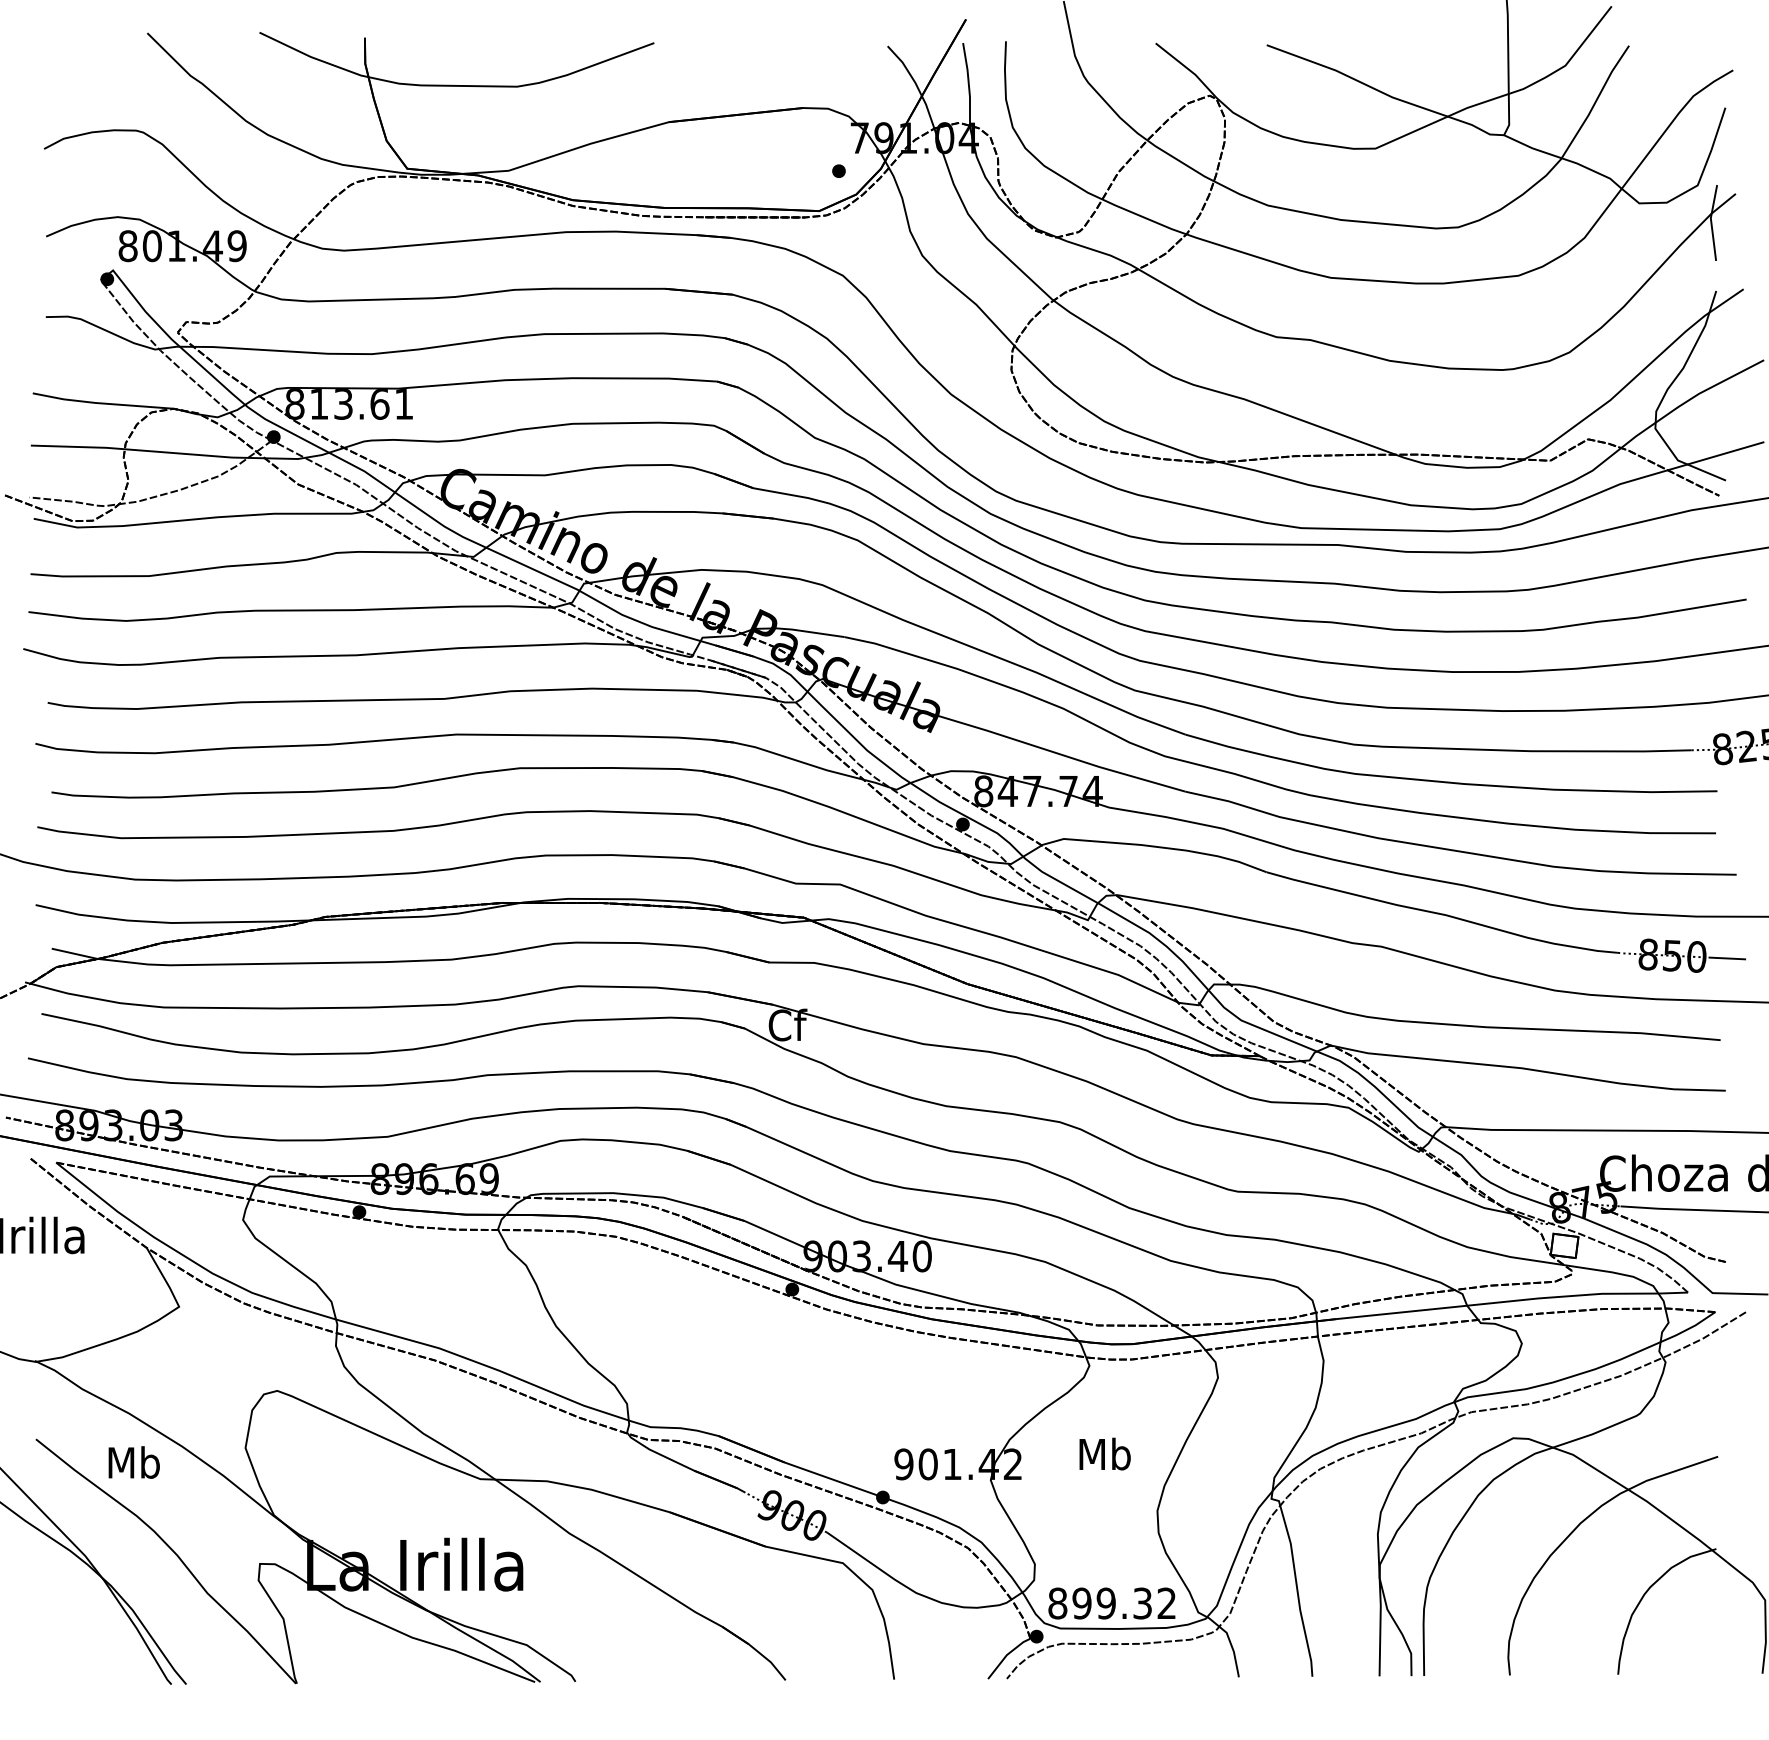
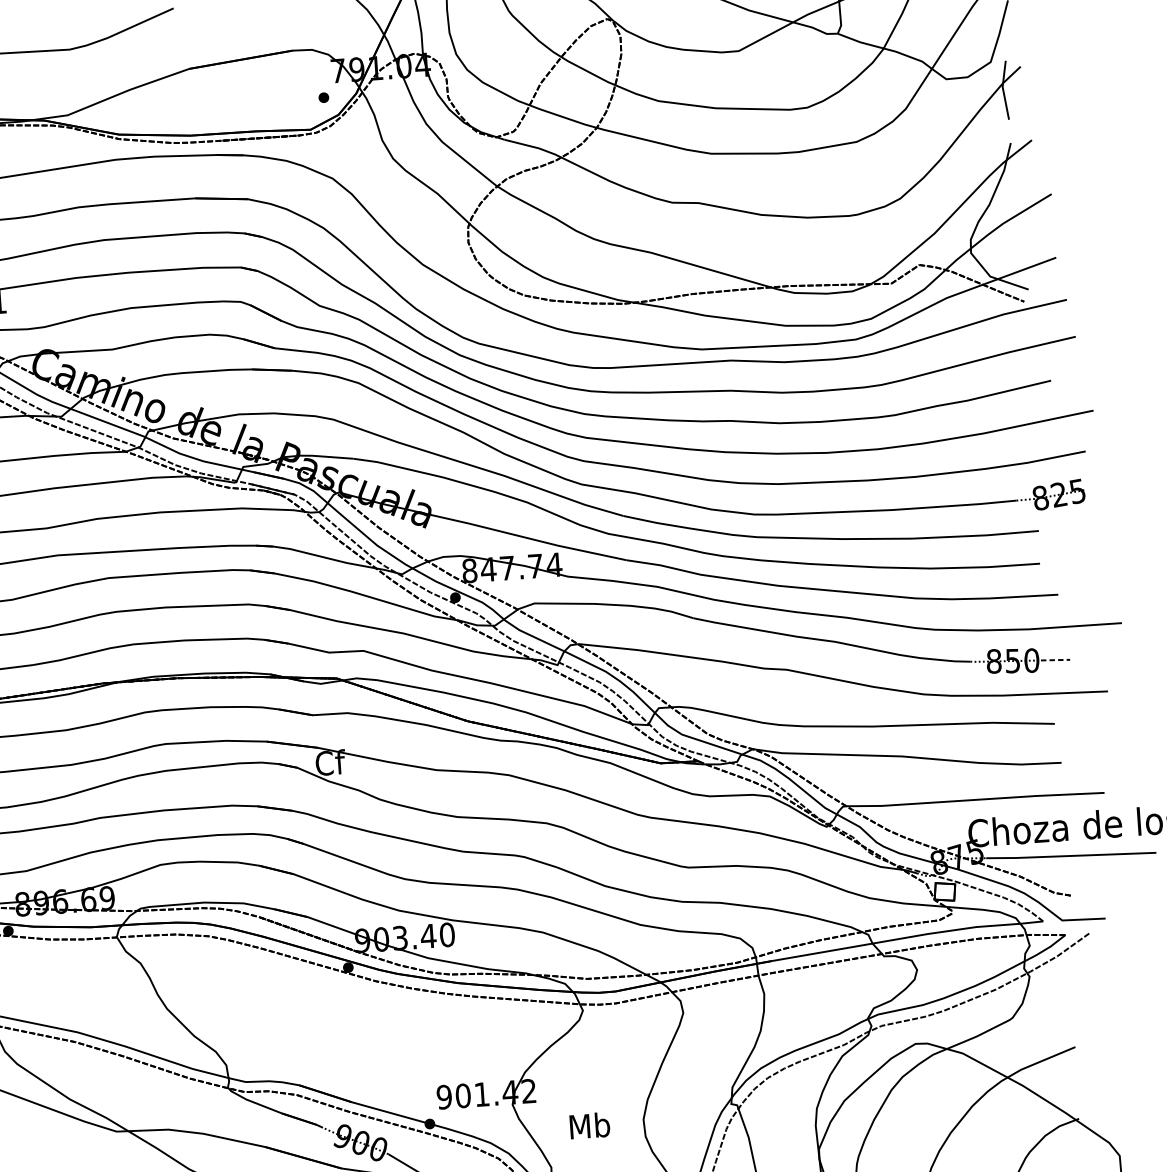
line: (1727, 958) -> (1055, 660), solid -> dashed
text: (1104, 1453) -> (589, 1125), moved

